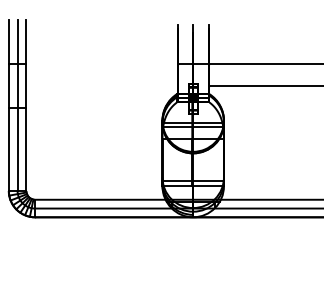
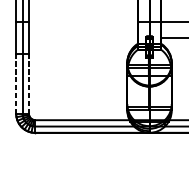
line: (8, 149) -> (16, 83), solid -> dashed
line: (26, 149) -> (29, 83), solid -> dashed

